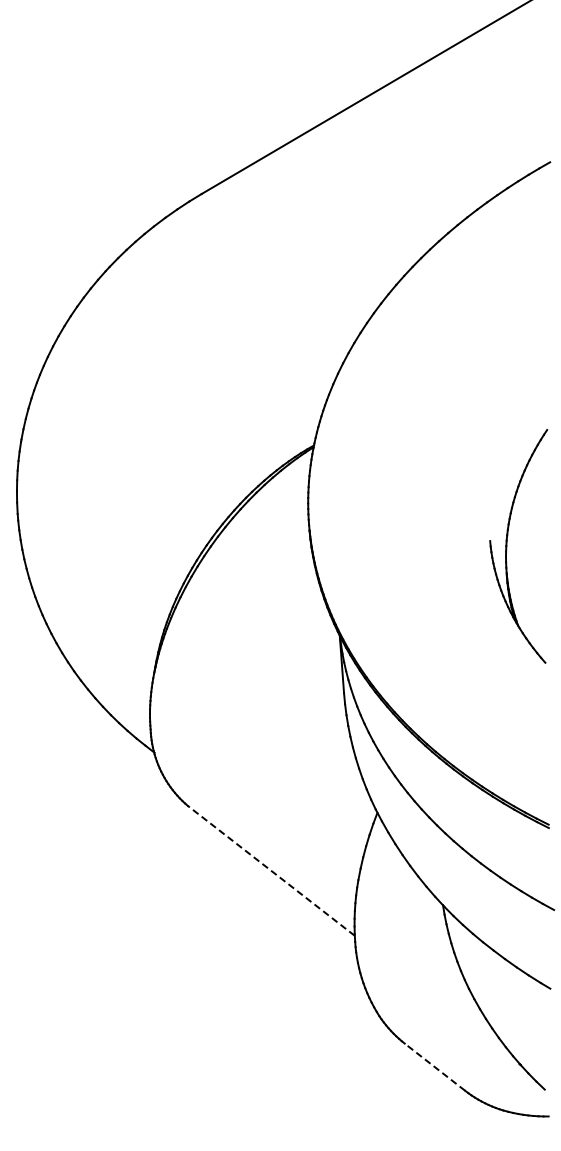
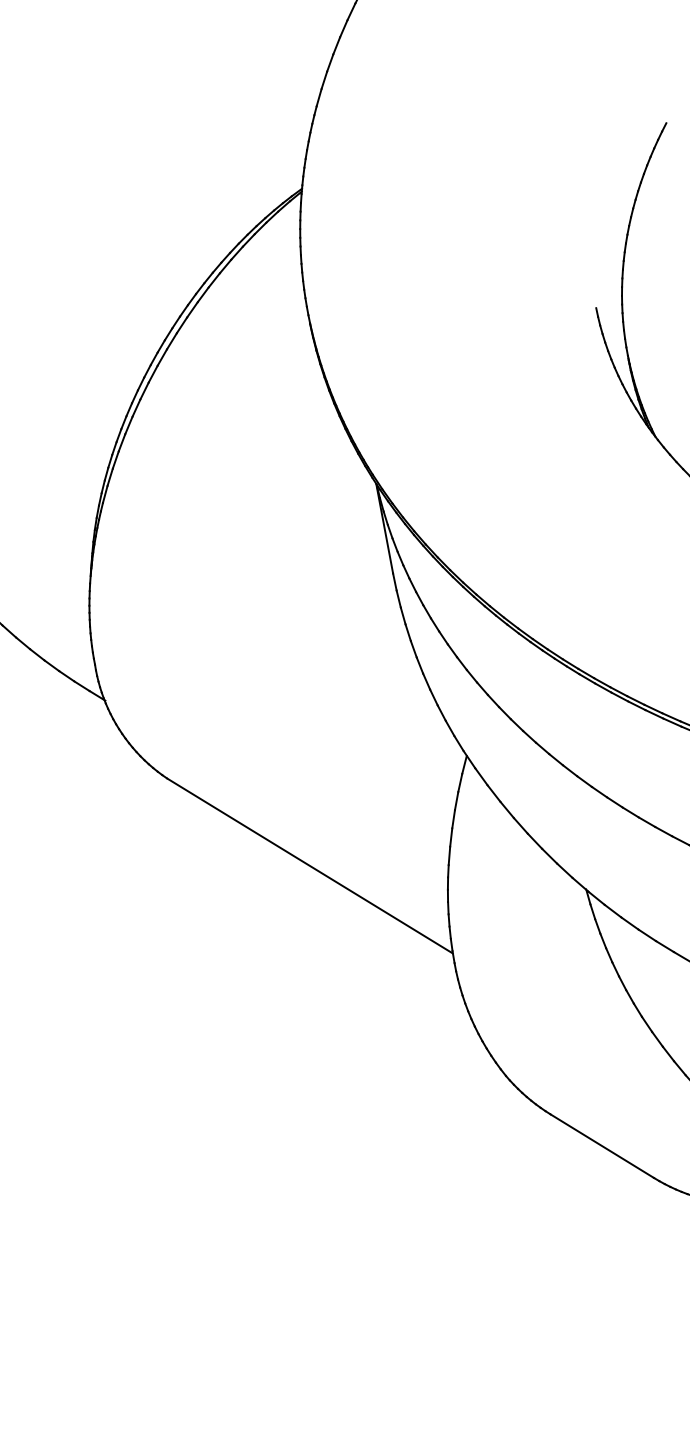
line: (271, 870) -> (310, 865), dashed -> solid
line: (434, 1066) -> (601, 1145), dashed -> solid

